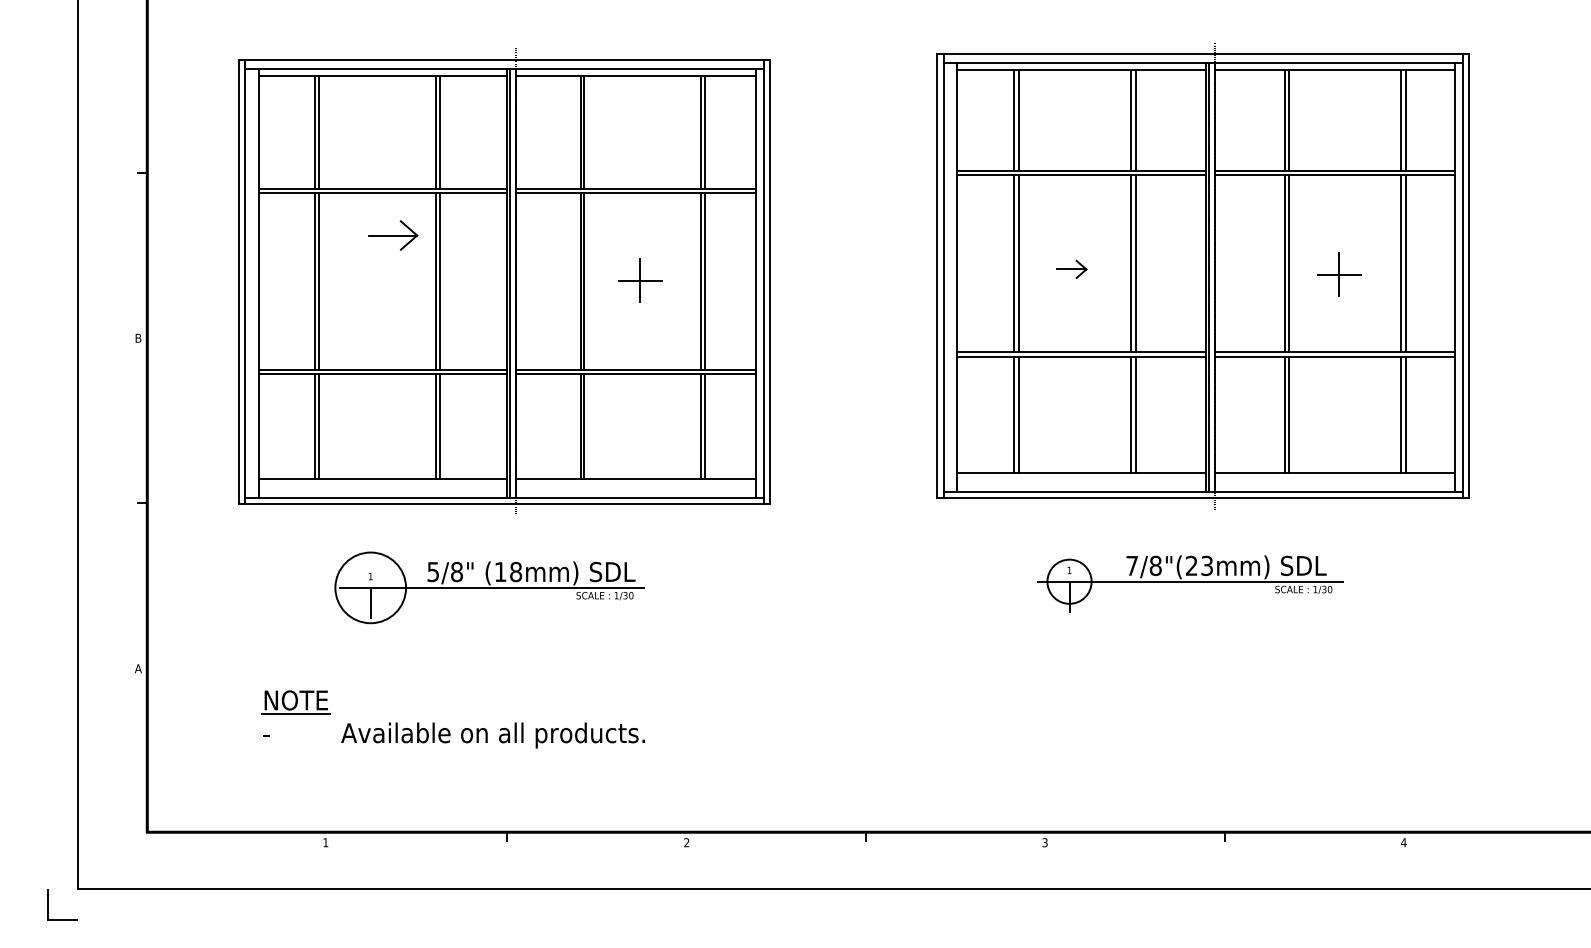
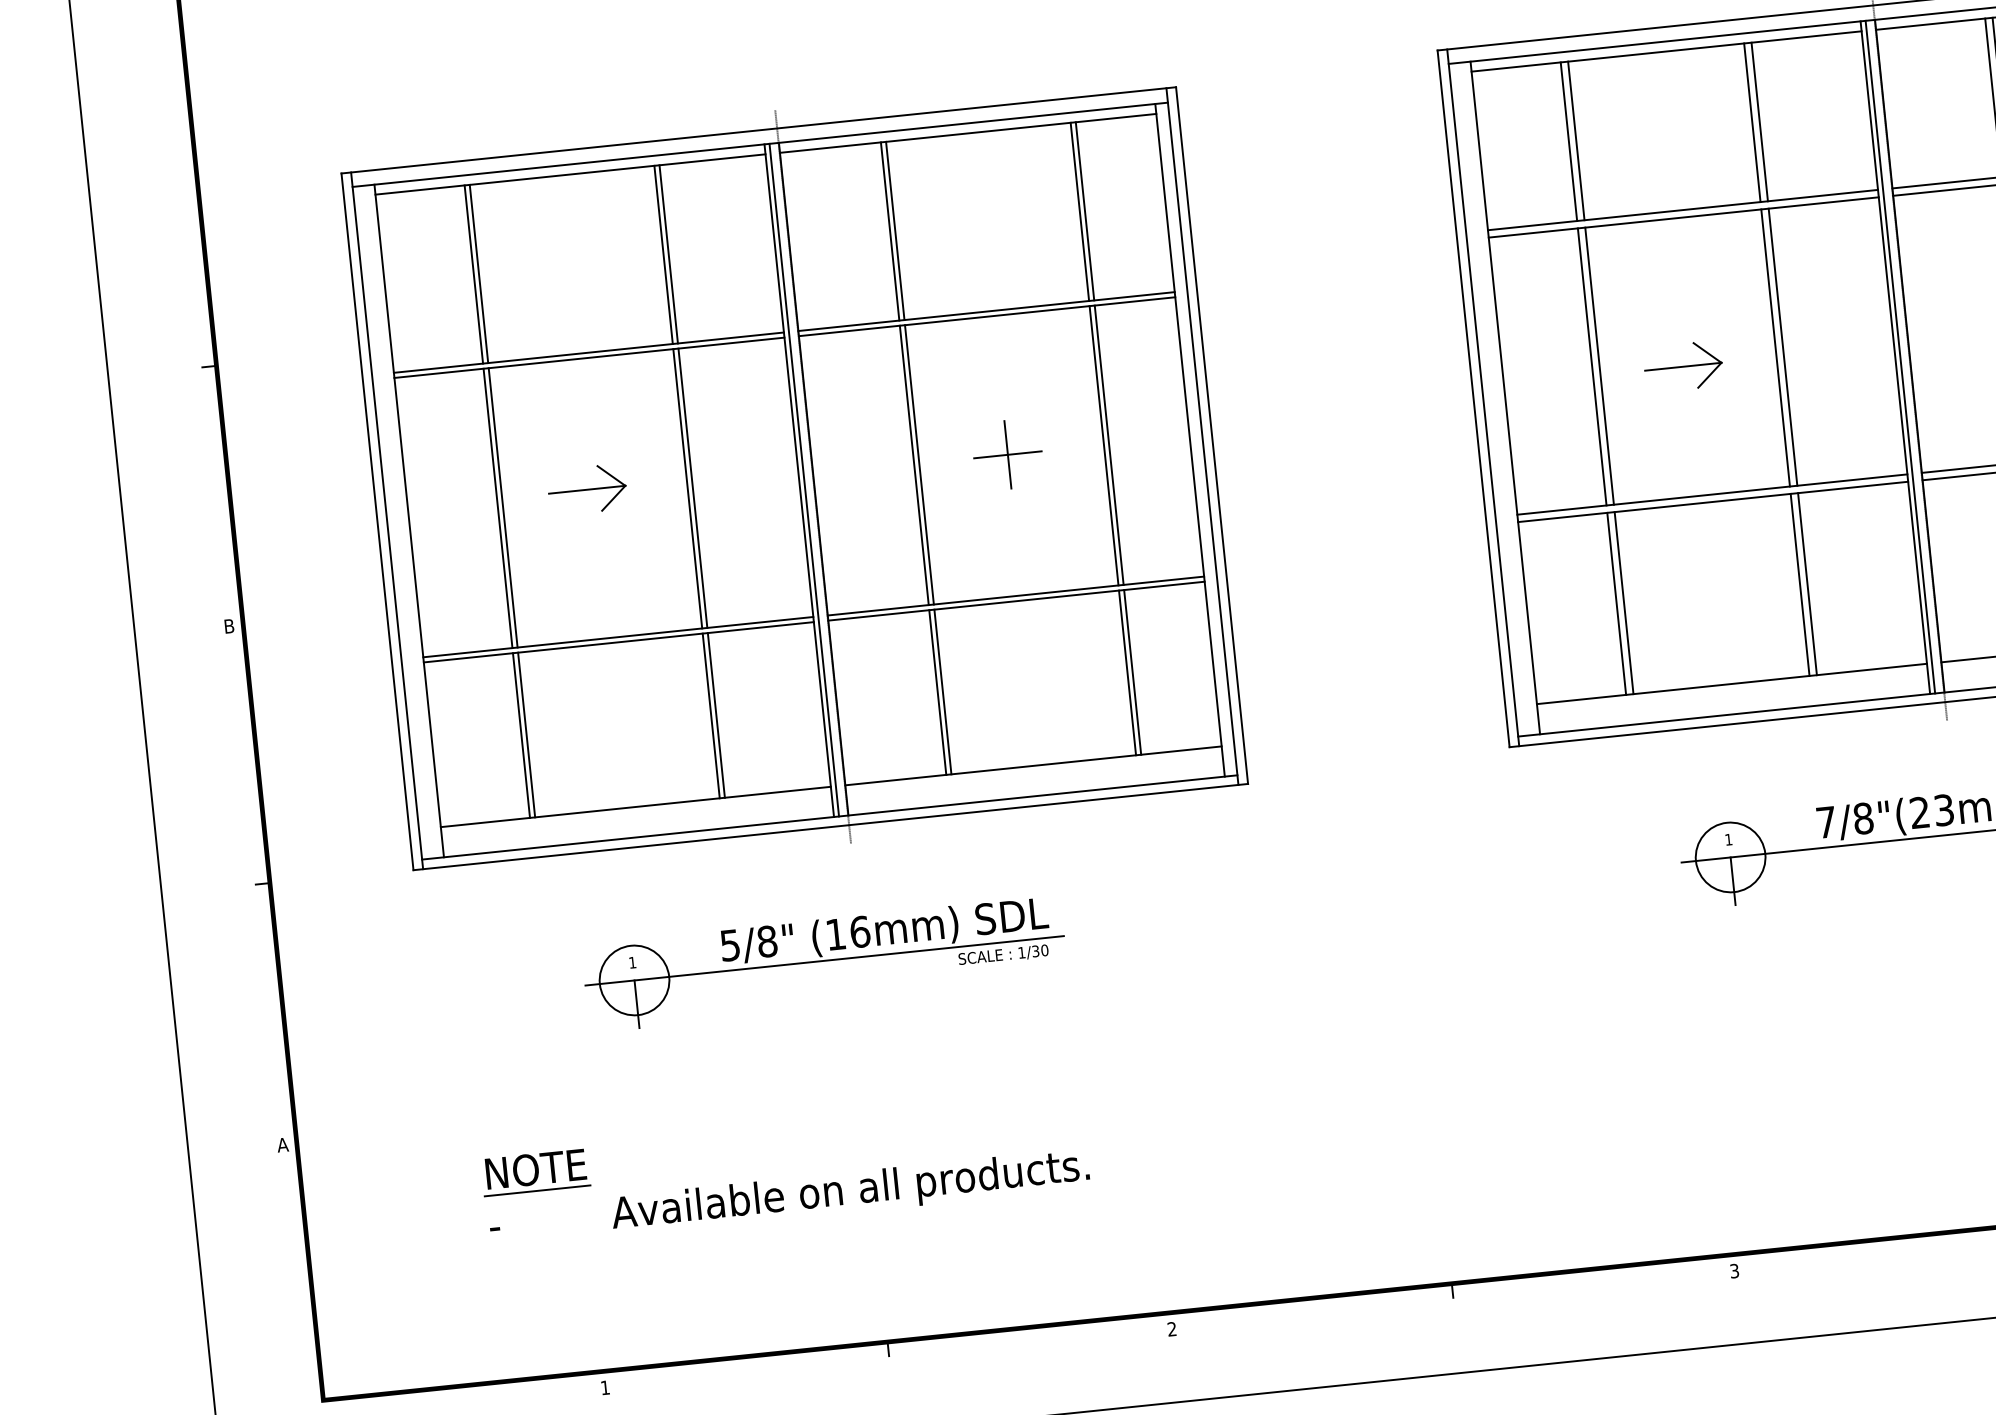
part: (393, 235) -> (588, 489), moved
part: (1071, 269) -> (1683, 366), size x1.67
text: (516, 571) -> (860, 931), (18mm) -> (16mm)
circle: (370, 587) -> (634, 979), size x0.62

